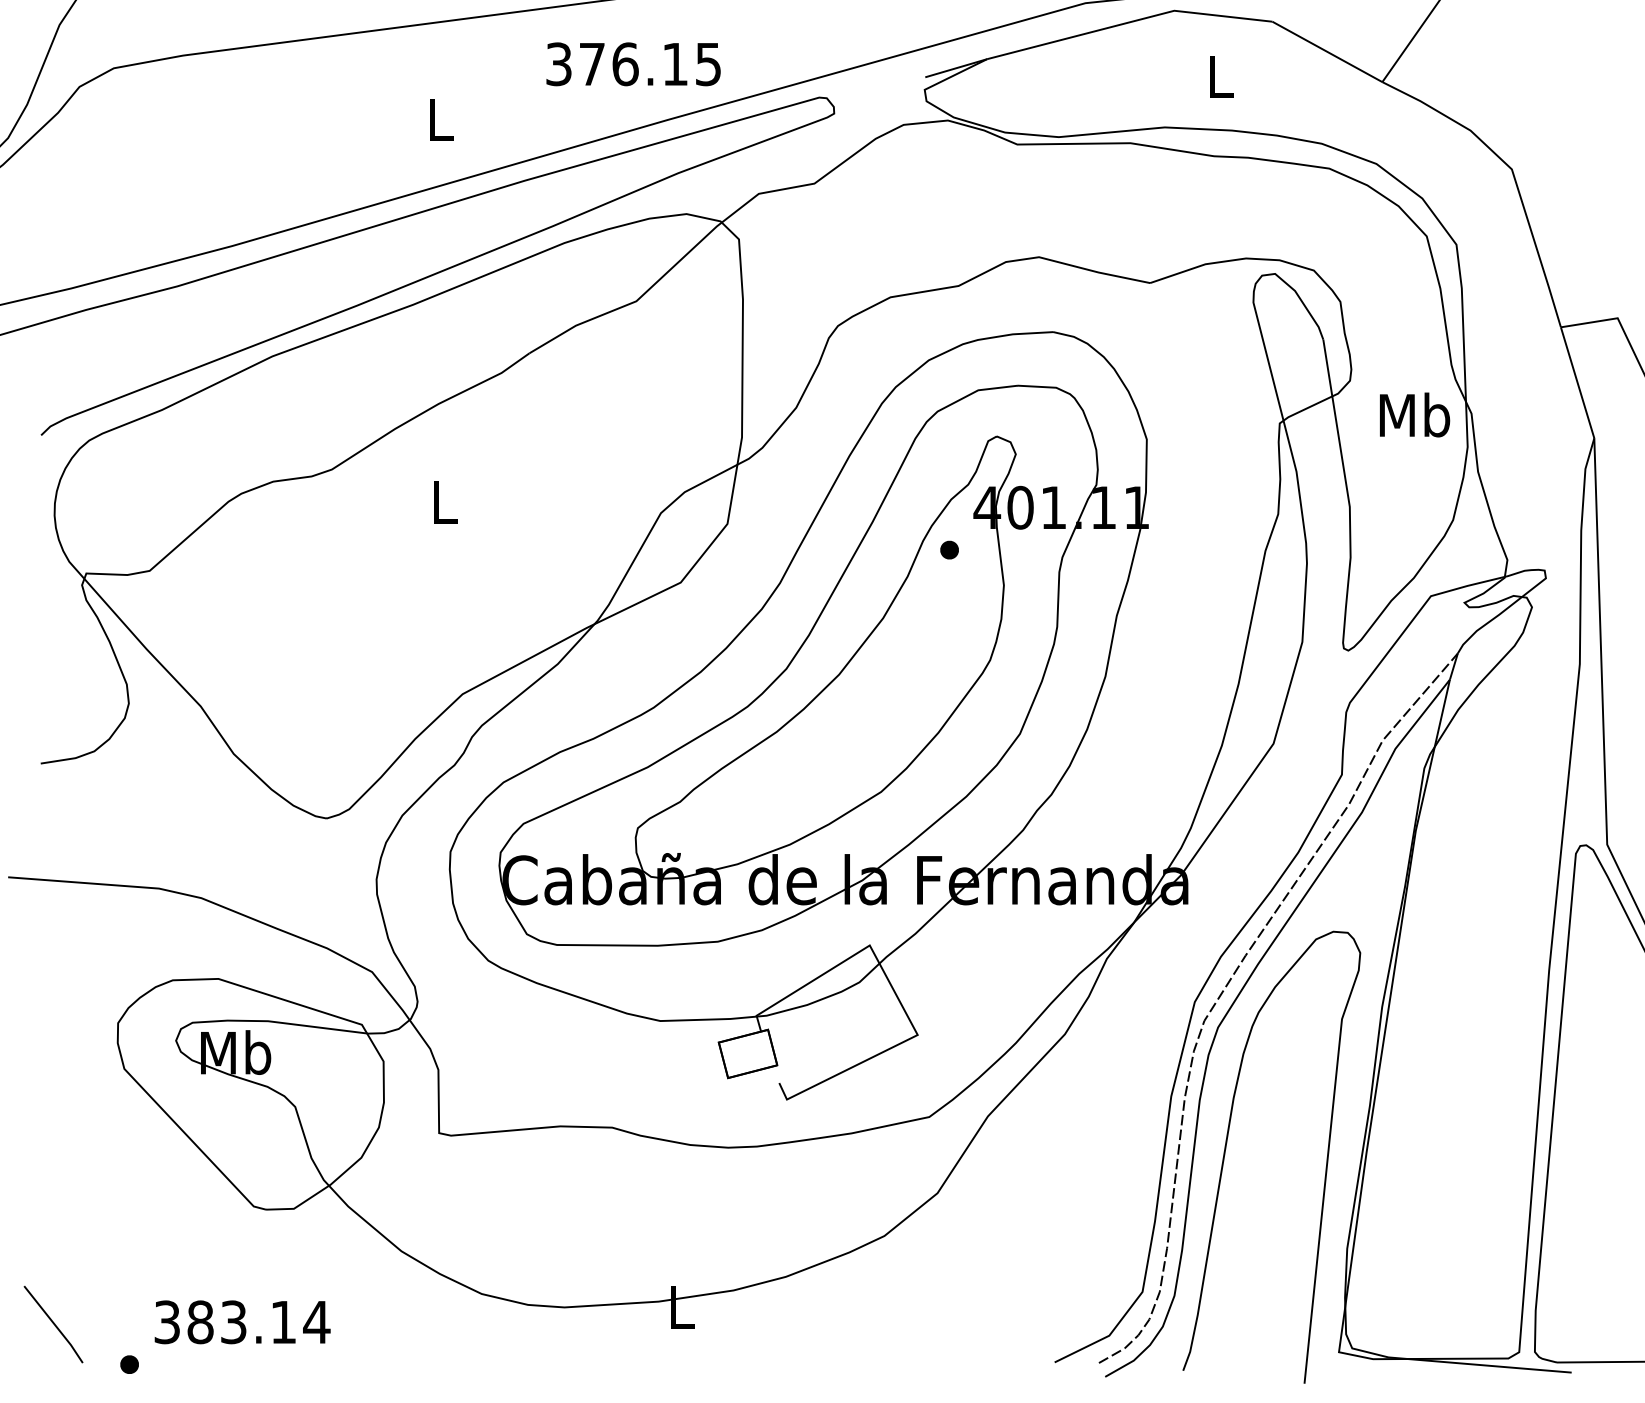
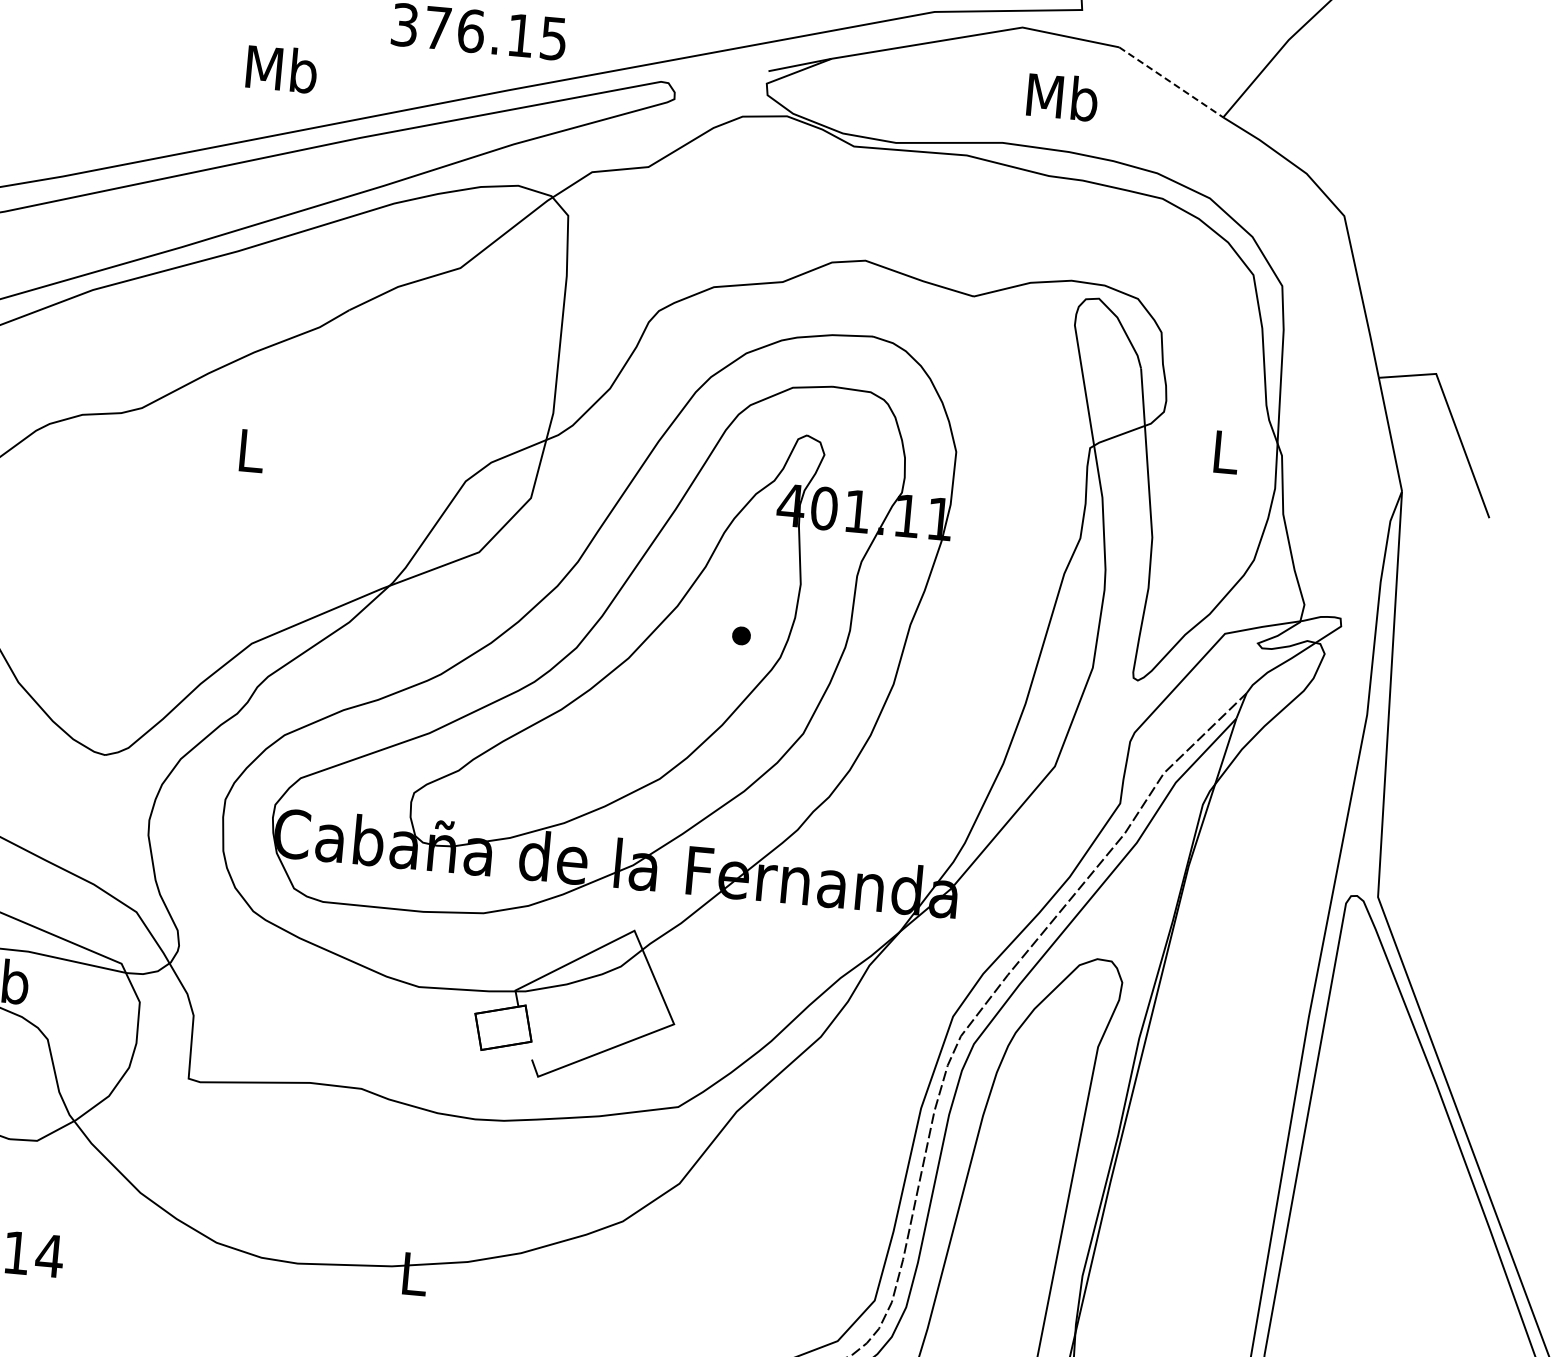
line: (1327, 51) -> (1171, 81), solid -> dashed
text: (1220, 76) -> (1062, 97), L -> Mb
text: (440, 118) -> (281, 68), L -> Mb
text: (1414, 414) -> (1225, 451), Mb -> L
part: (949, 549) -> (741, 635), moved

